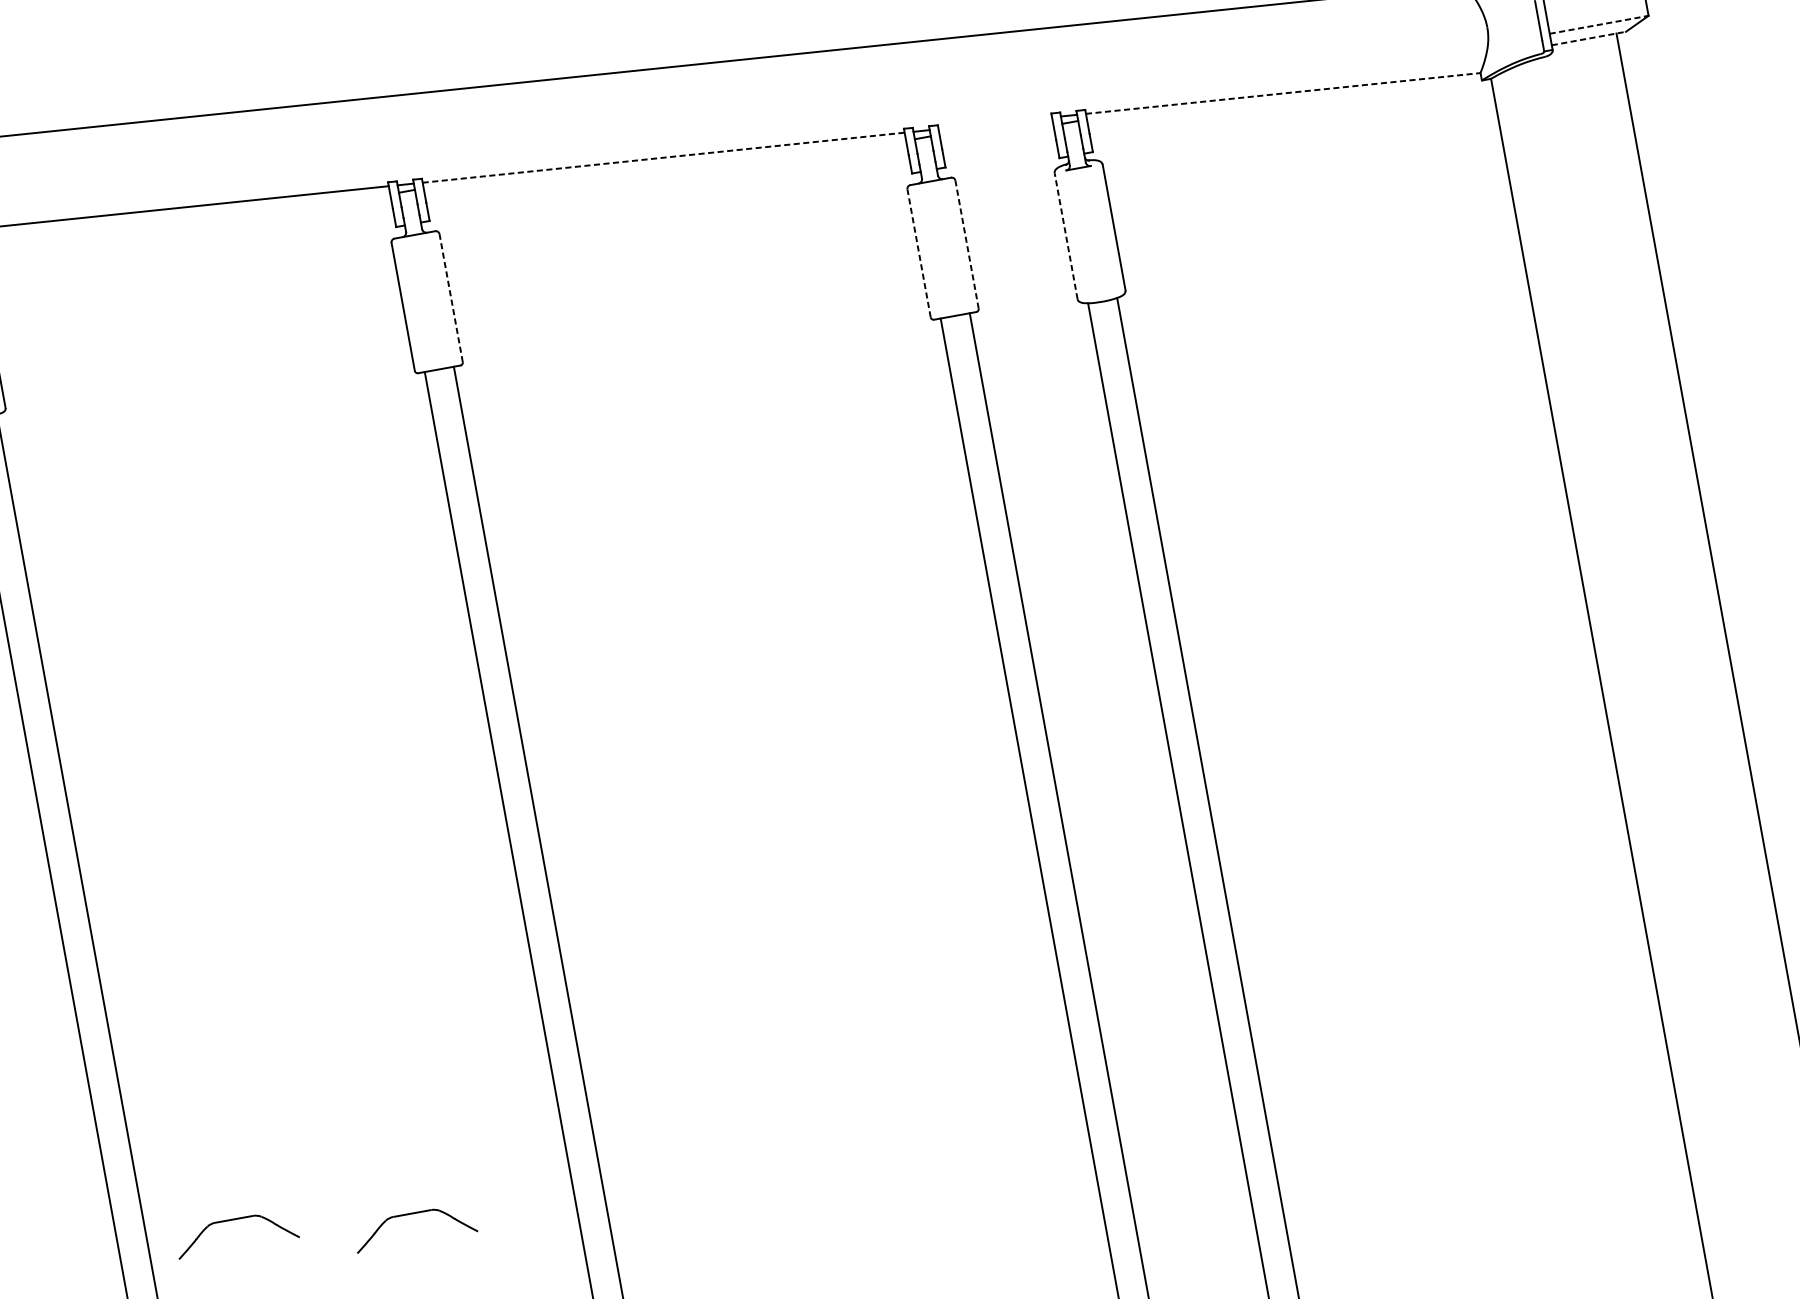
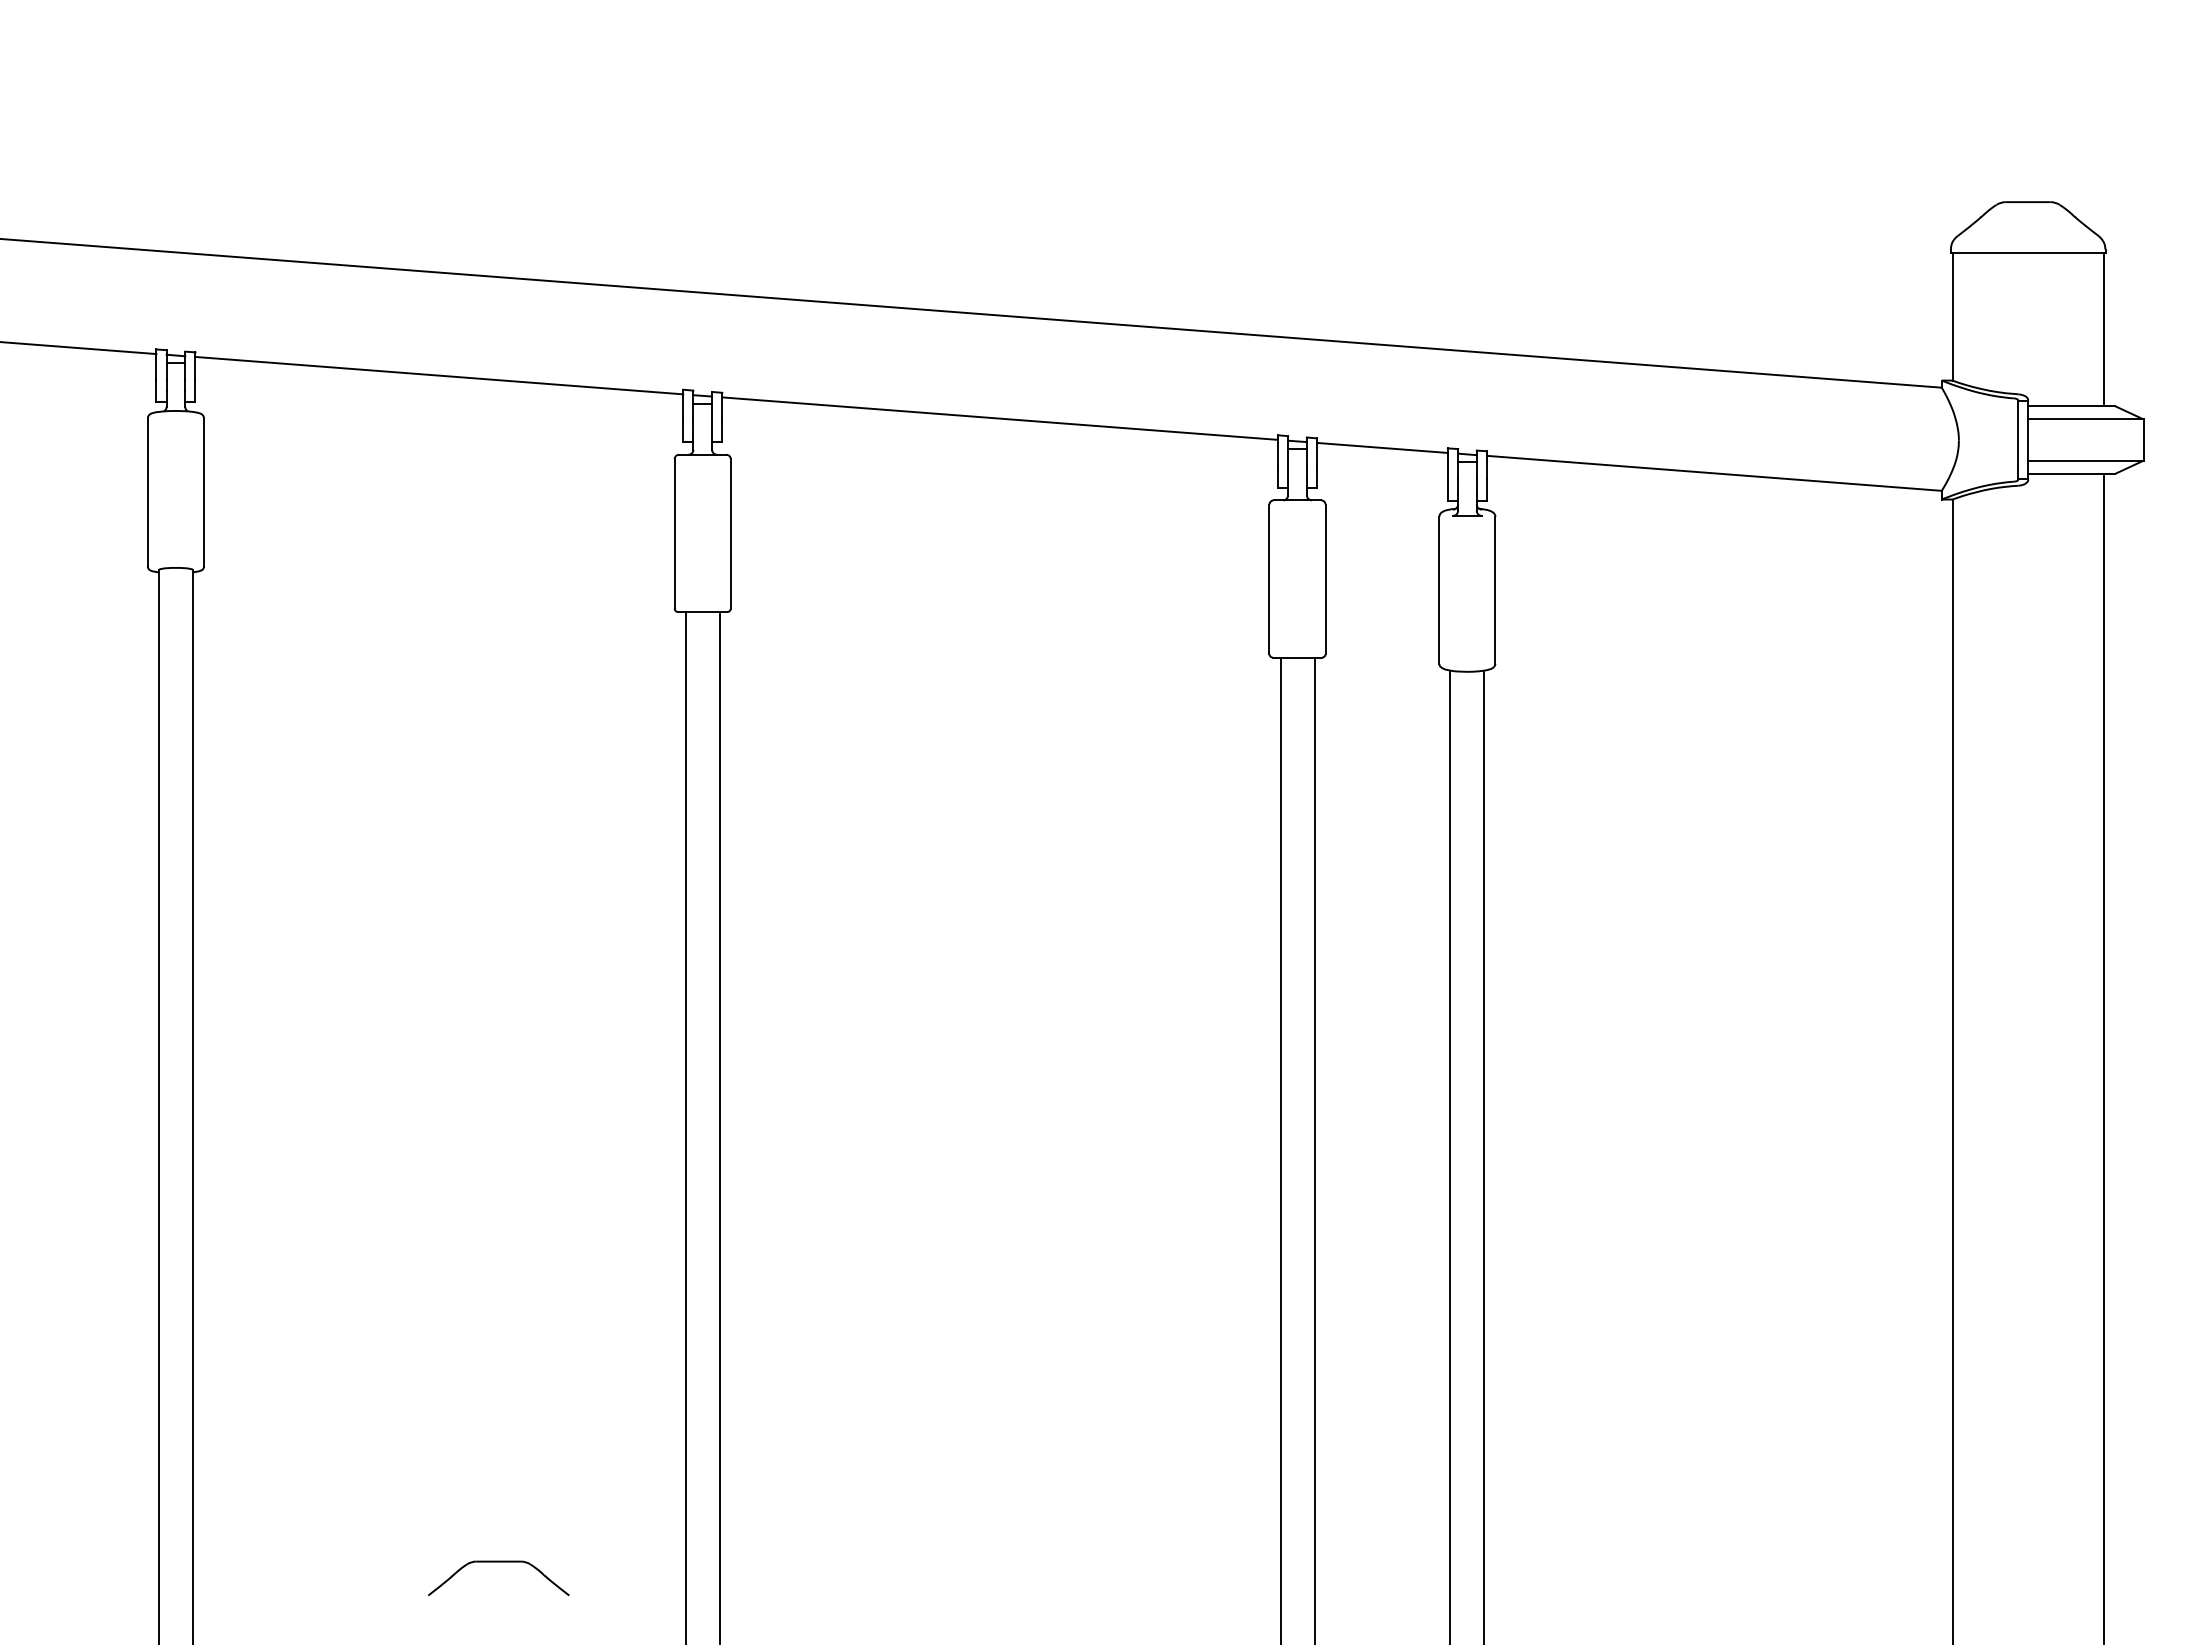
line: (1598, 24) -> (2085, 460), dashed -> solid
line: (1589, 38) -> (2072, 474), dashed -> solid
line: (1283, 93) -> (1714, 473), dashed -> solid
line: (995, 122) -> (1382, 447), added
line: (663, 157) -> (1000, 418), dashed -> solid
line: (1066, 235) -> (1439, 589), dashed -> solid
line: (967, 244) -> (1325, 579), dashed -> solid
line: (919, 253) -> (1269, 579), dashed -> solid
line: (450, 297) -> (730, 533), dashed -> solid
part: (234, 1220) -> (295, 1532), removed

